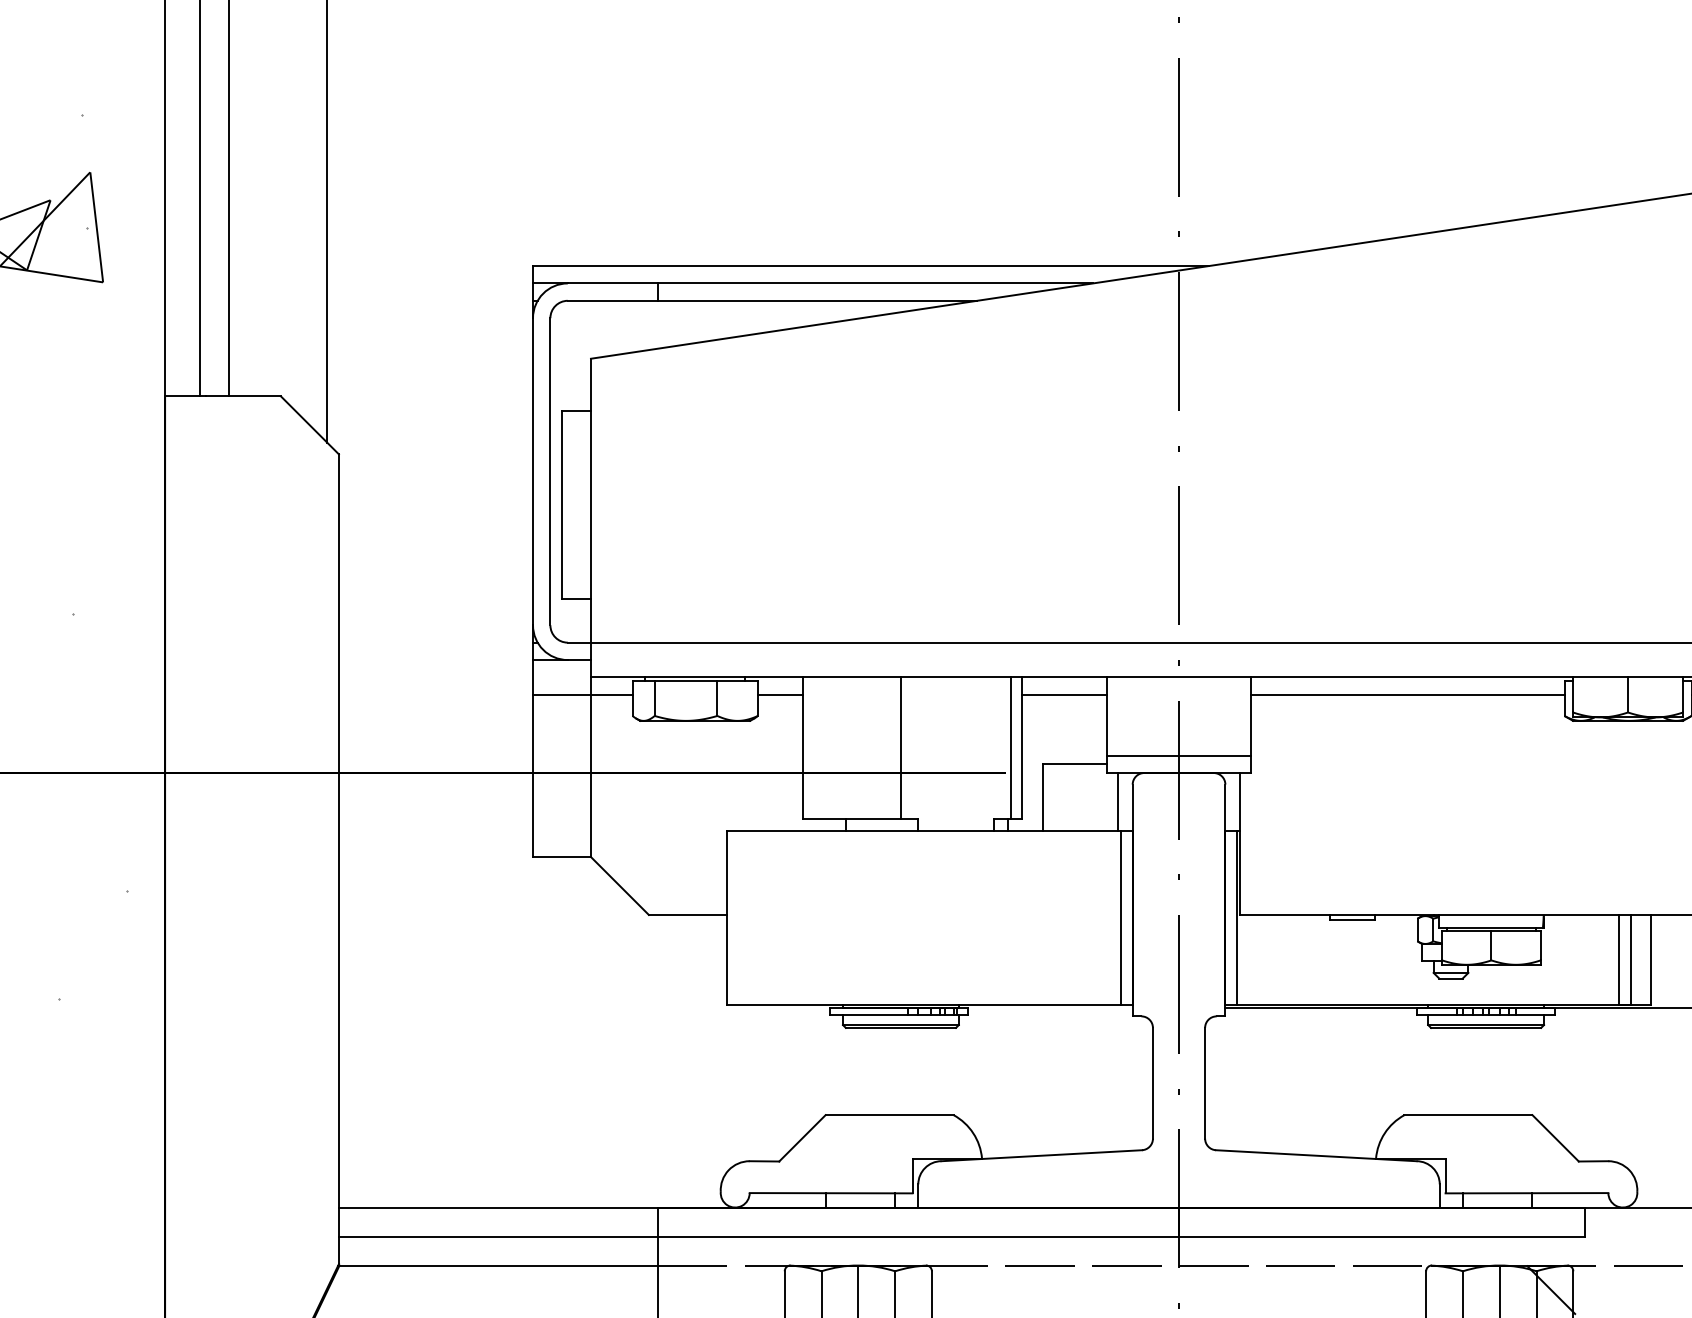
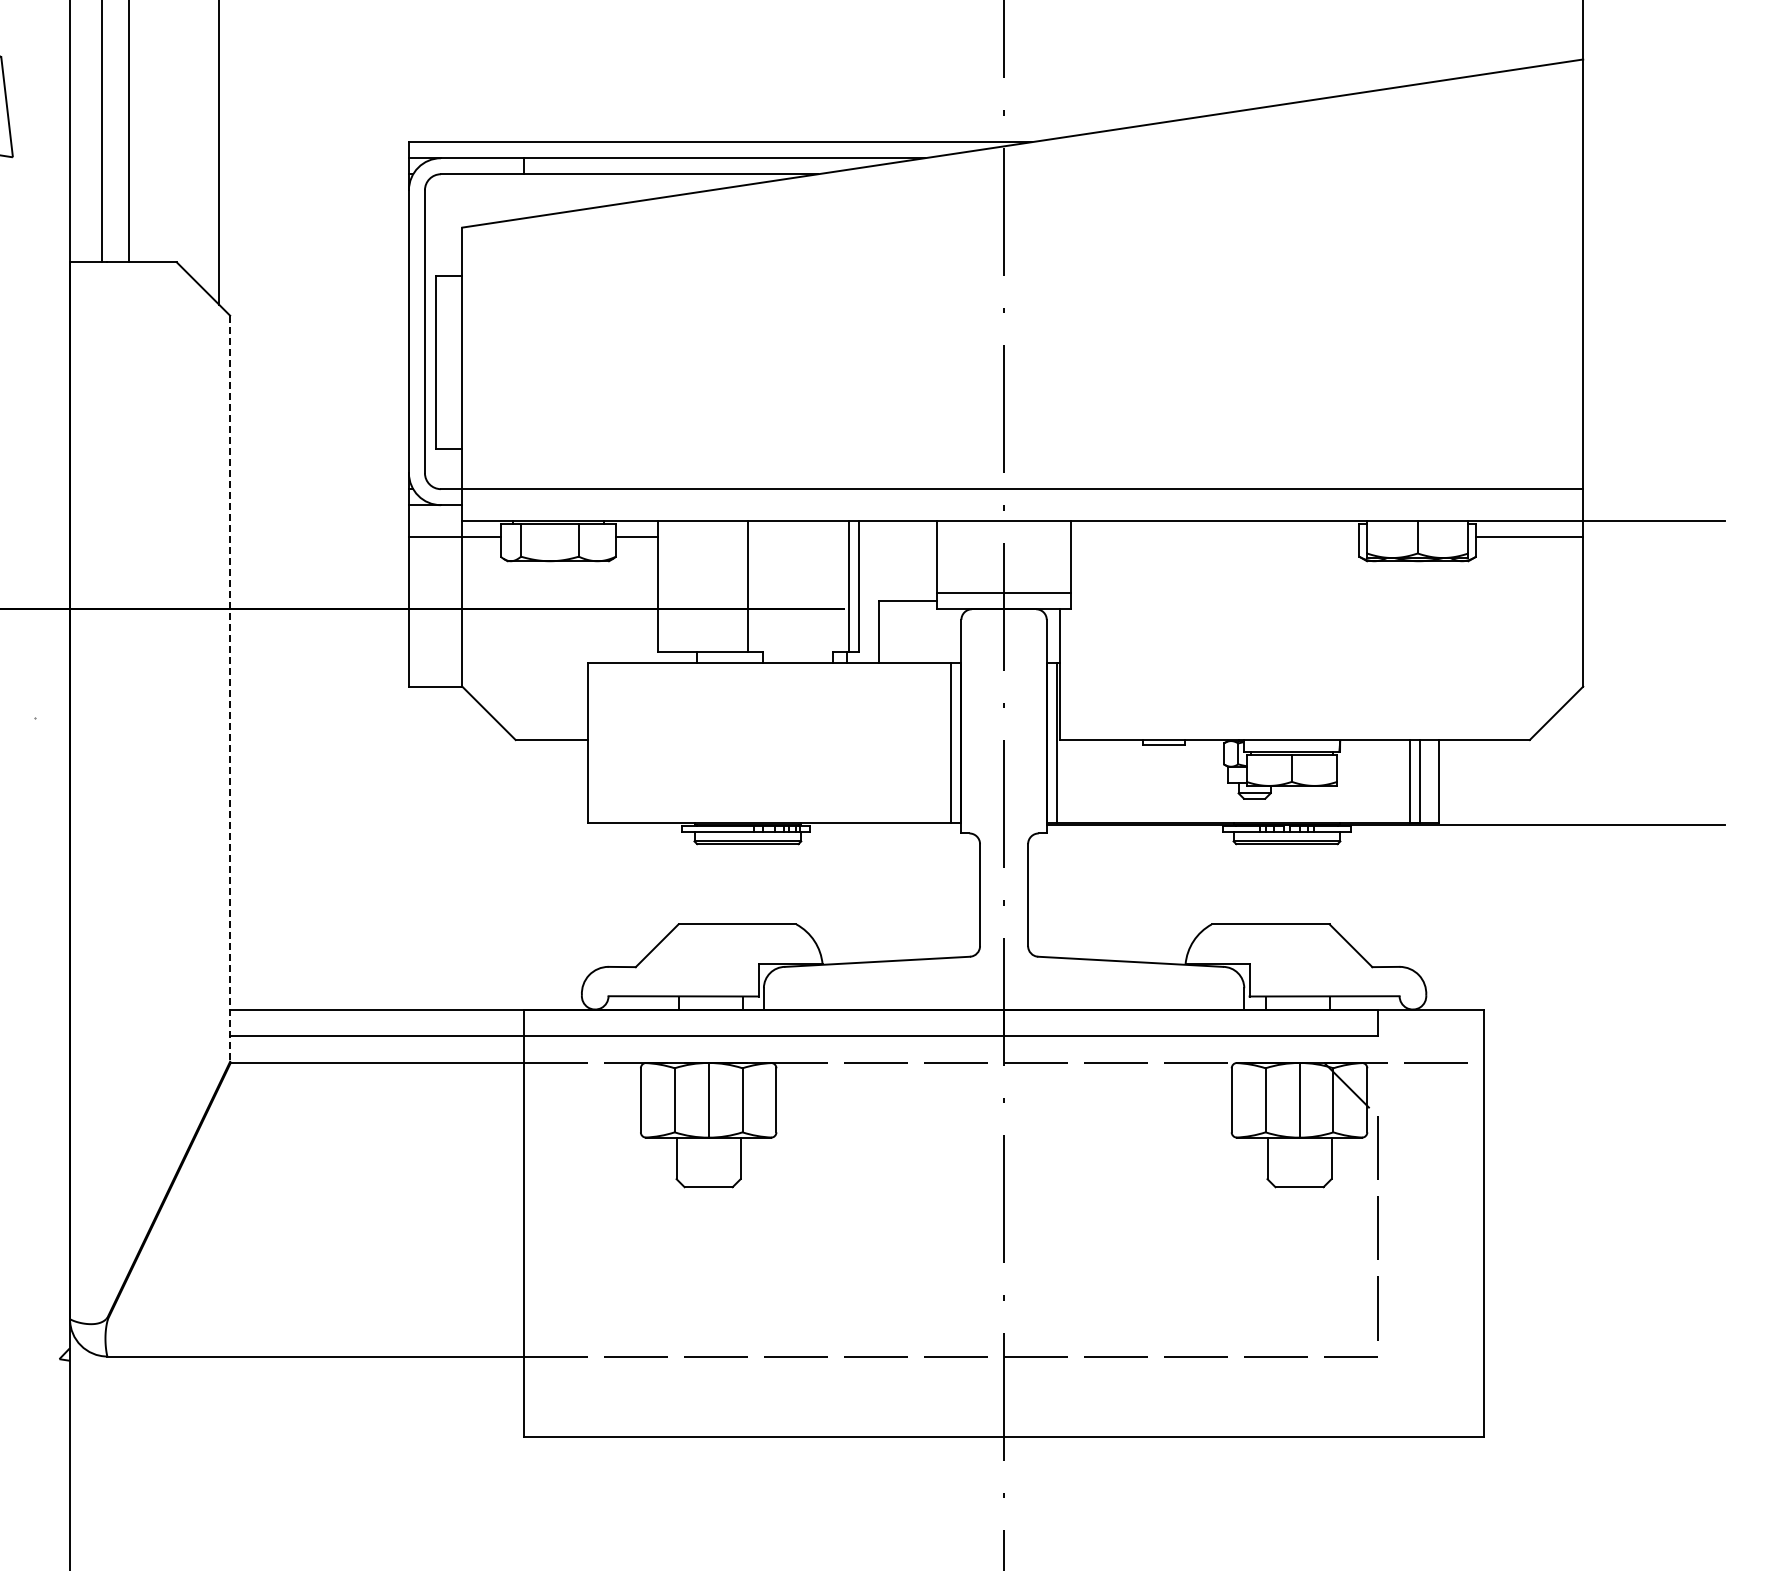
line: (1064, 695) -> (898, 537), removed
line: (1407, 695) -> (1214, 537), removed
line: (1118, 801) -> (948, 635), removed
line: (339, 860) -> (230, 689), solid -> dashed

